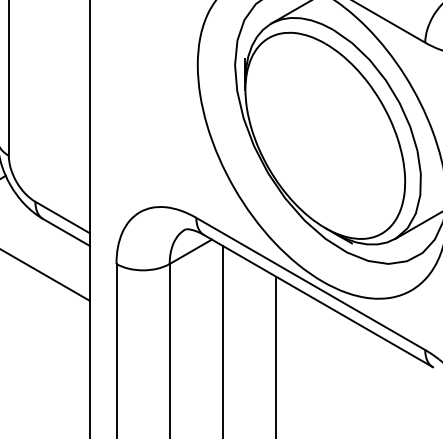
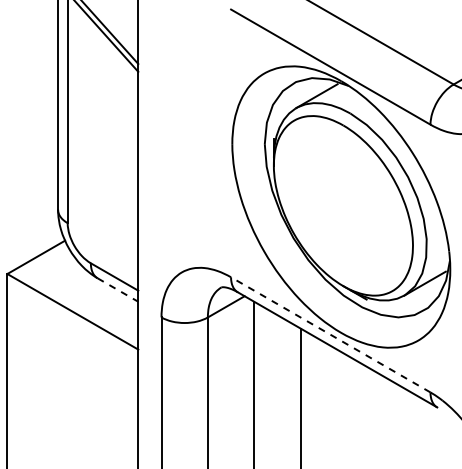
line: (67, 233) -> (118, 290), solid -> dashed
line: (310, 283) -> (330, 334), solid -> dashed

